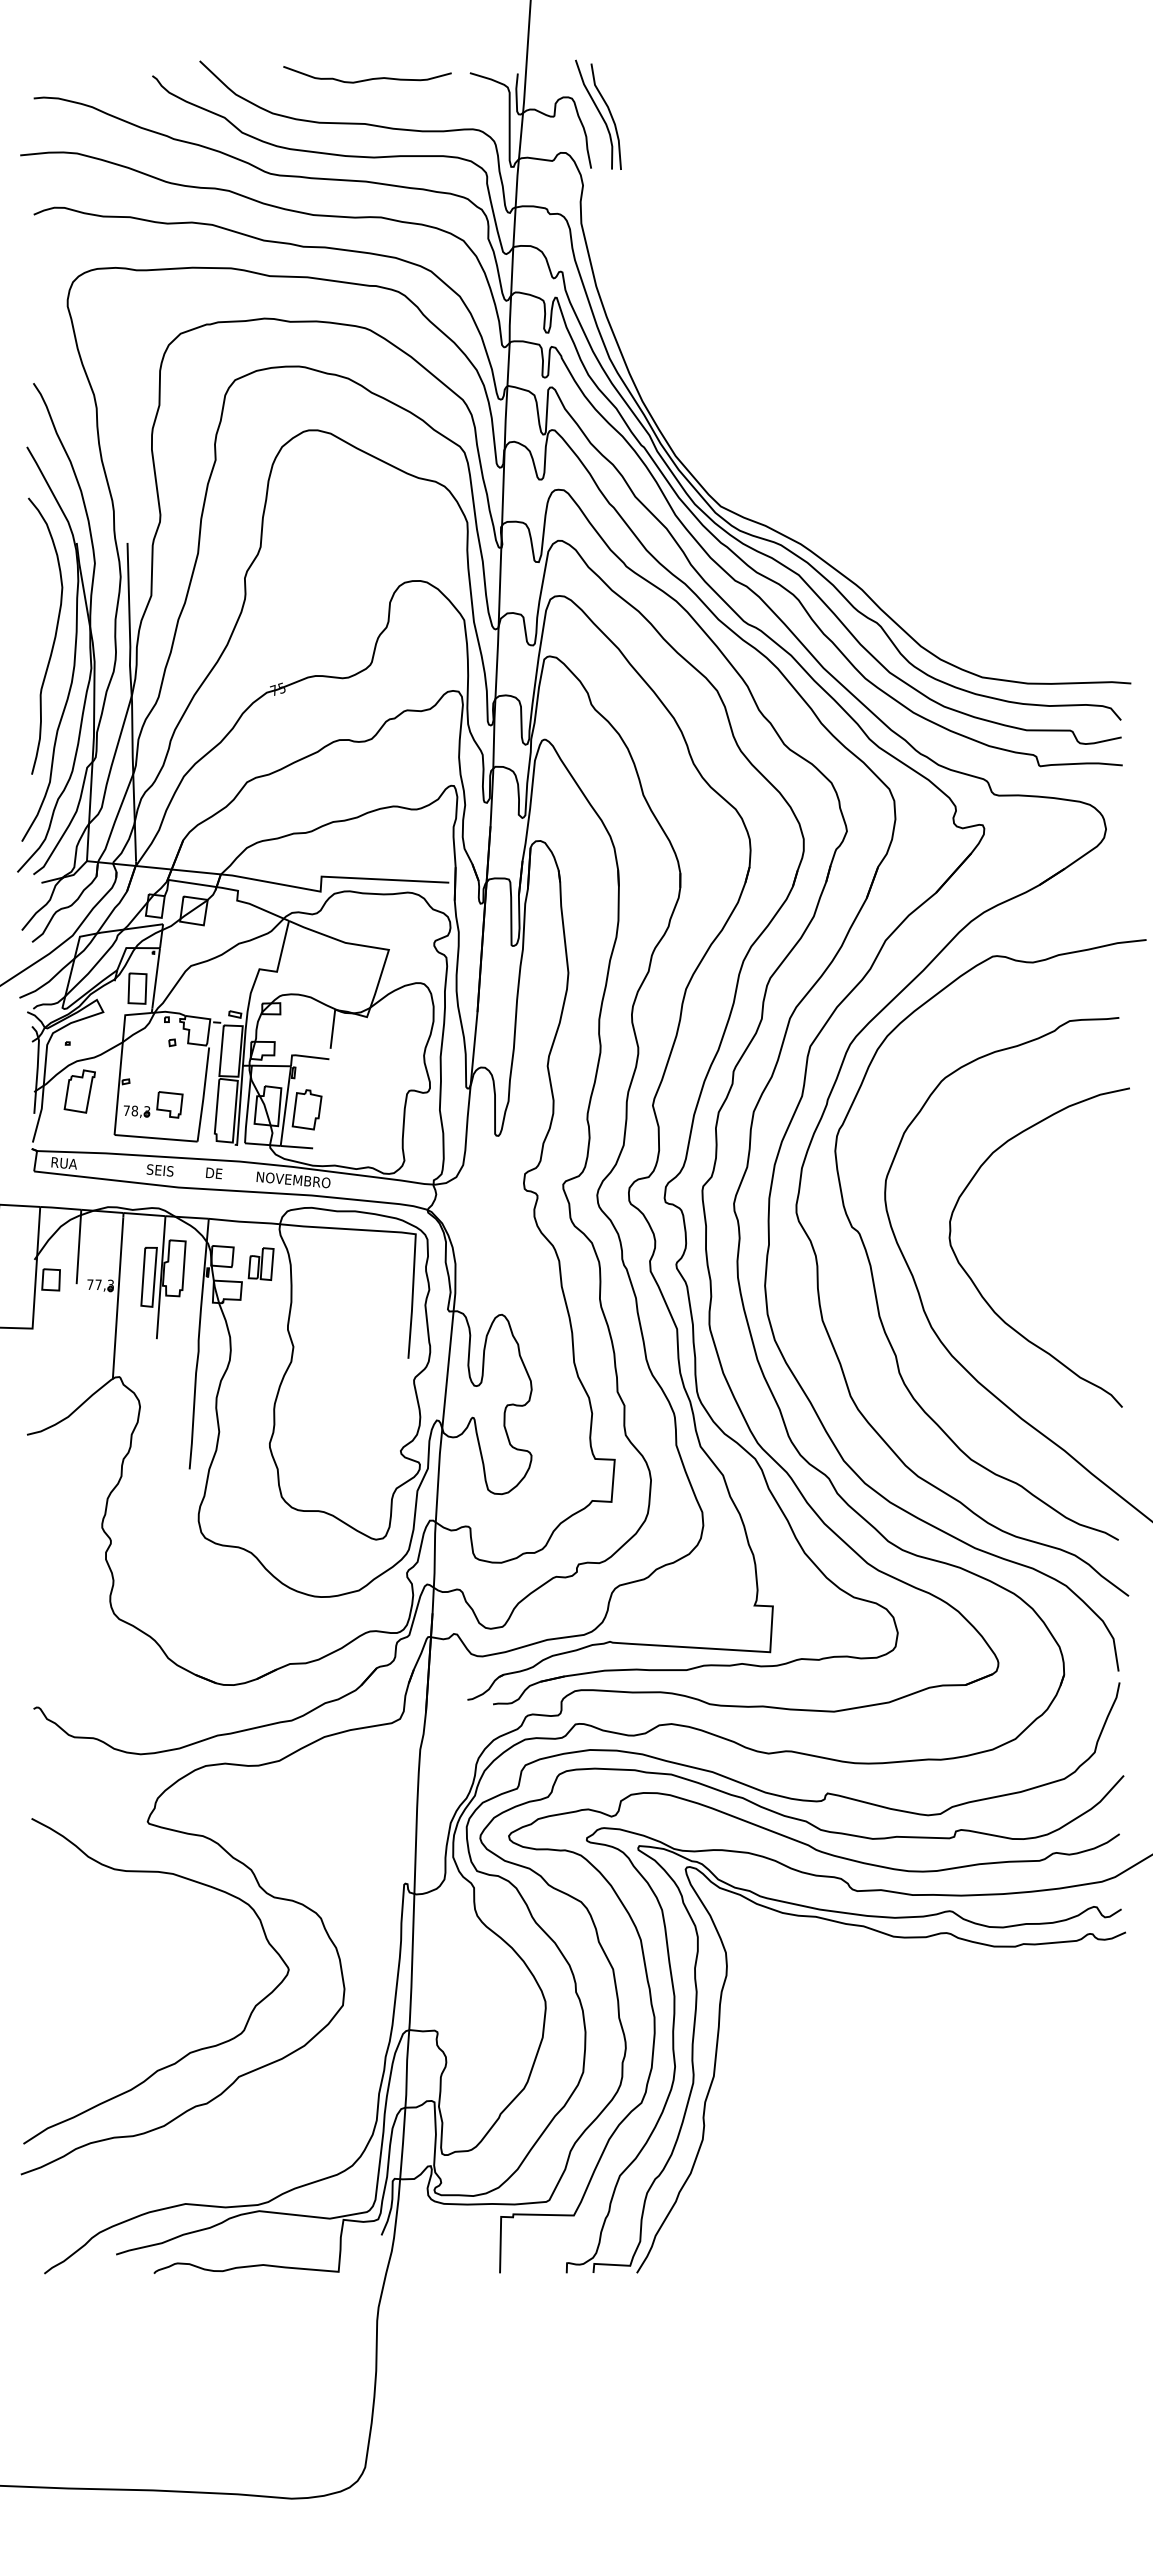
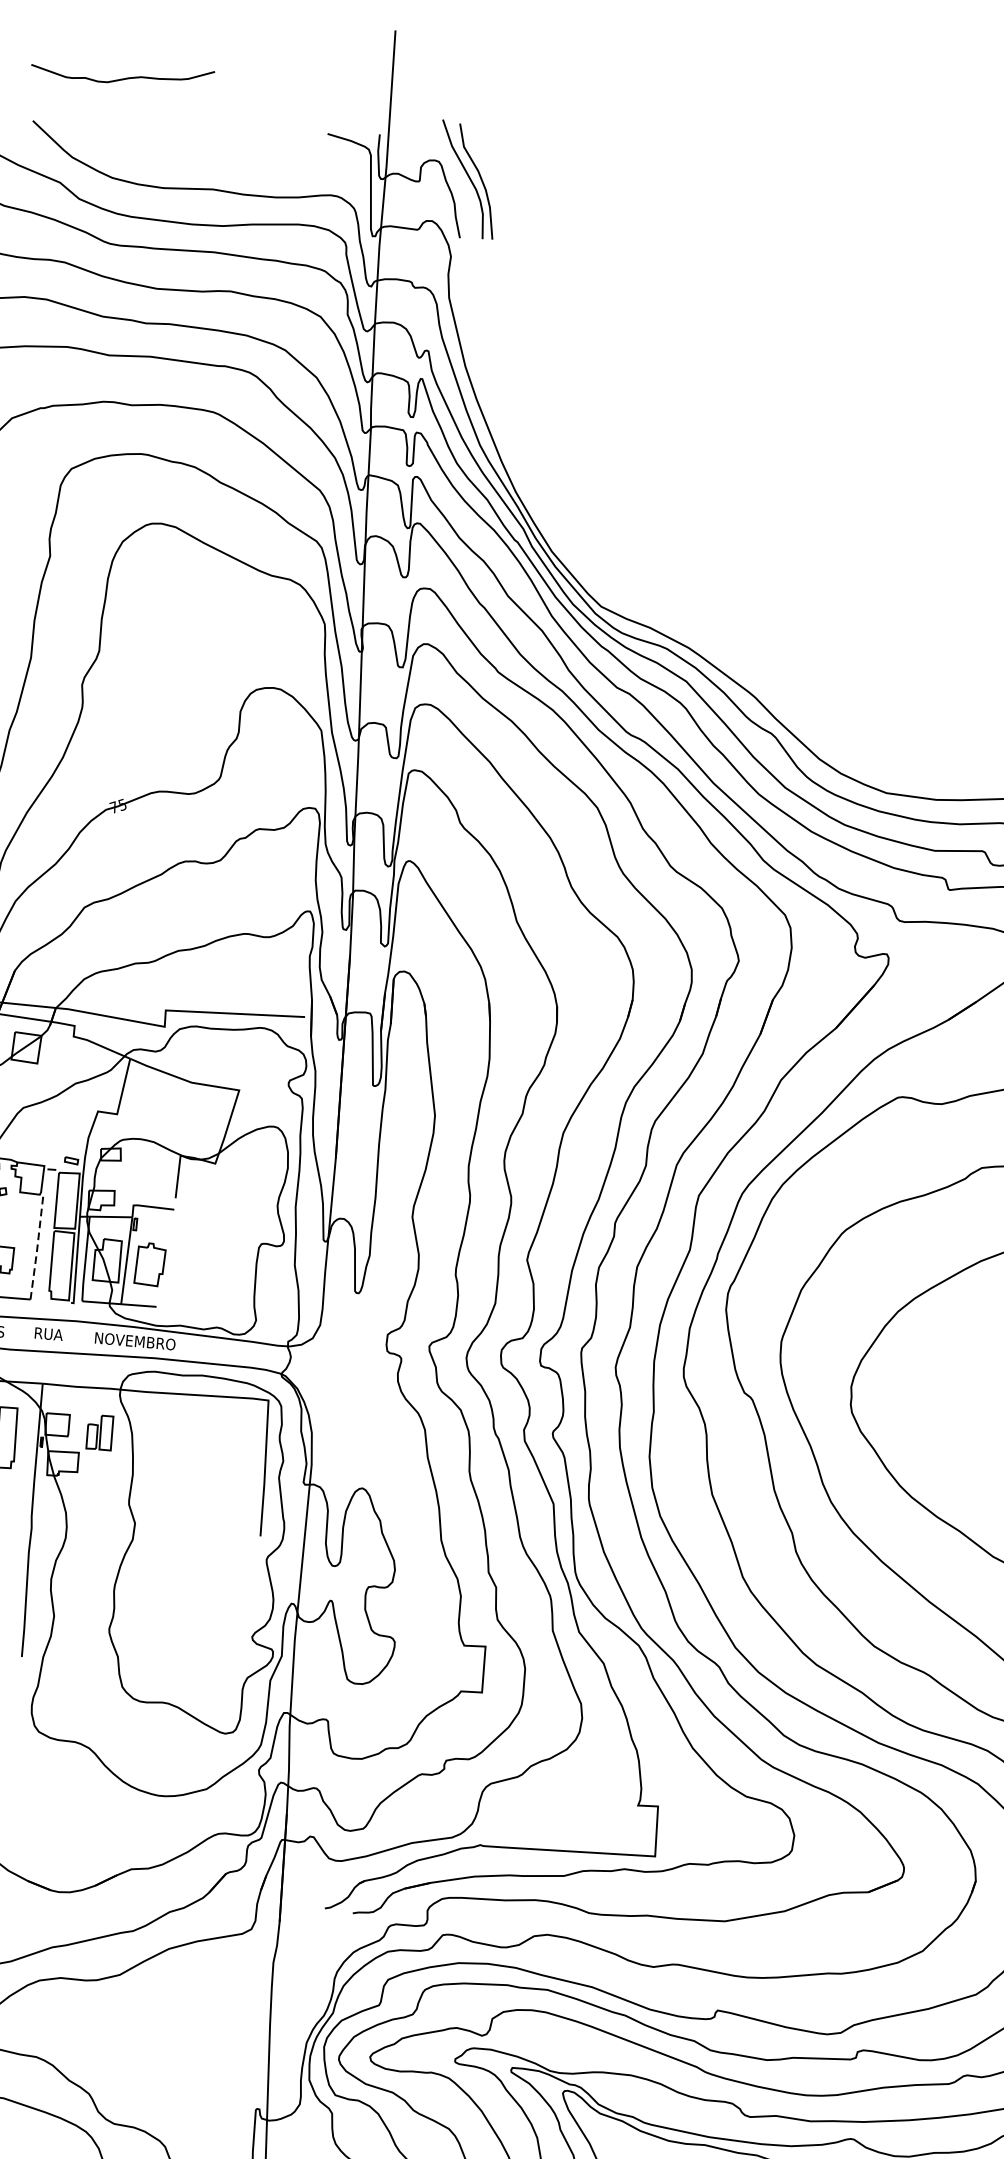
curve: (368, 78) -> (124, 77), moved
line: (203, 1096) -> (36, 1250), solid -> dashed
text: (213, 1173) -> (47, 1334), DE -> RUA

